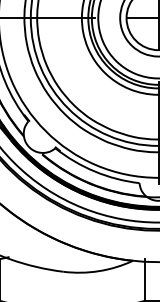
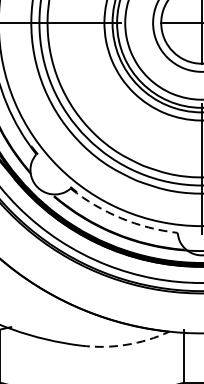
arc: (95, 171) -> (121, 218), solid -> dashed
arc: (98, 271) -> (125, 345), solid -> dashed

